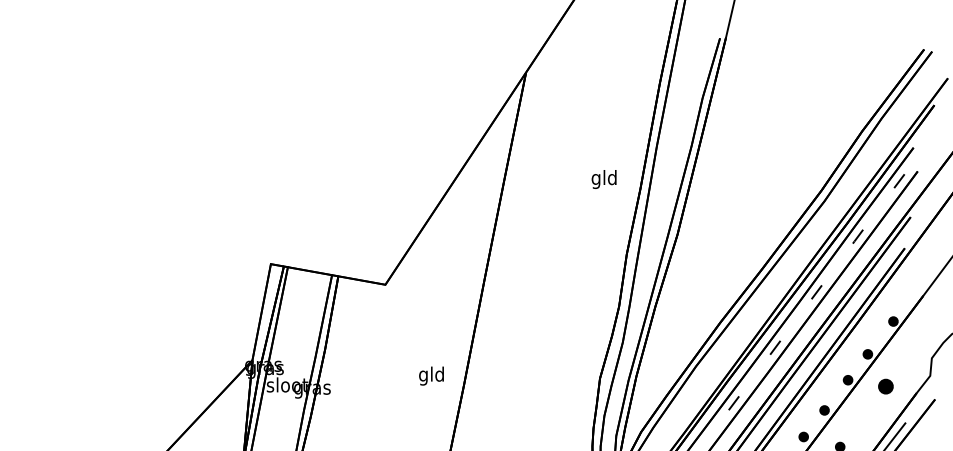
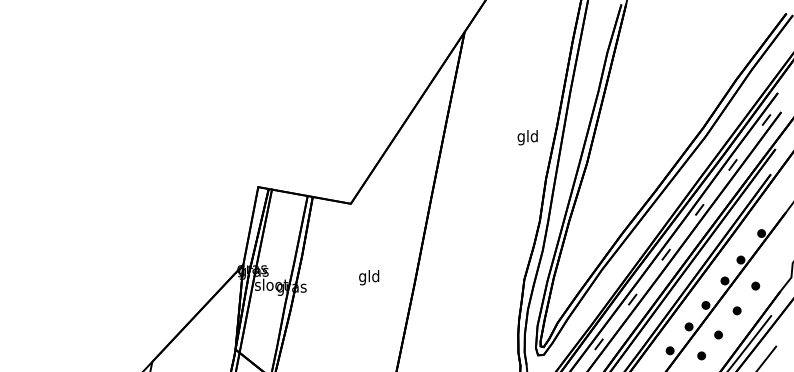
text: (603, 179) -> (527, 137), moved
text: (431, 375) -> (369, 277), moved
part: (885, 385) -> (755, 285), size x0.62
part: (862, 416) -> (736, 310), added

